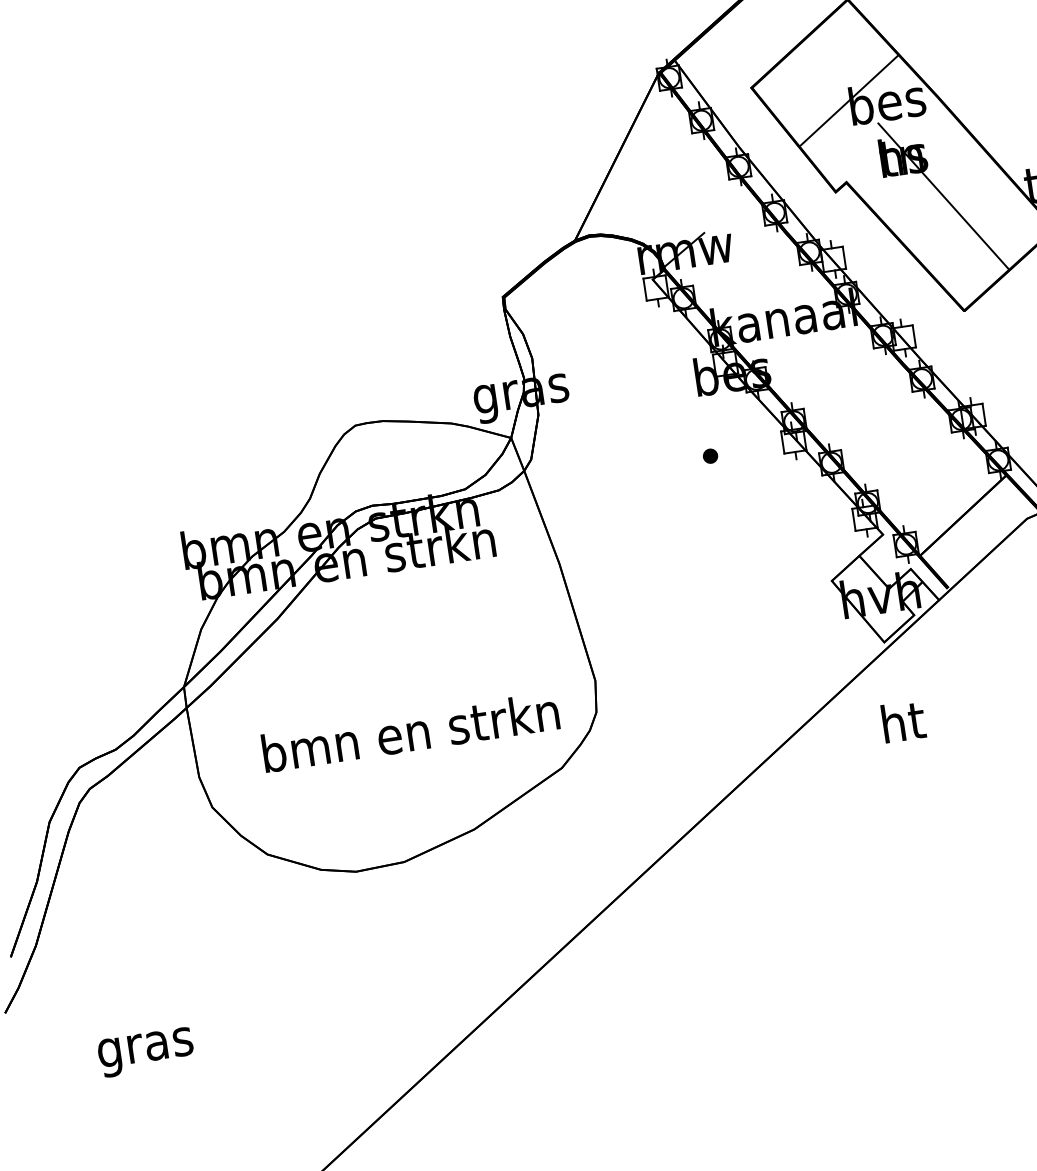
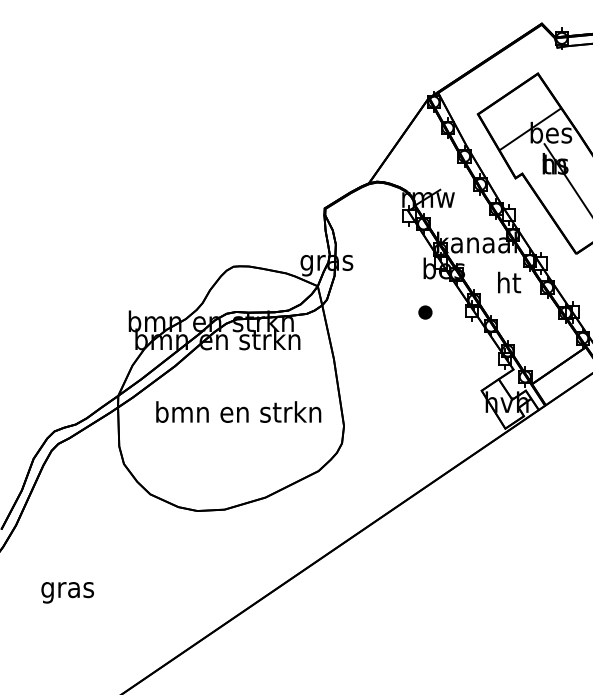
part: (710, 456) -> (425, 312), size x1.67
text: (903, 721) -> (509, 282), moved
text: (410, 731) -> (238, 411), moved

